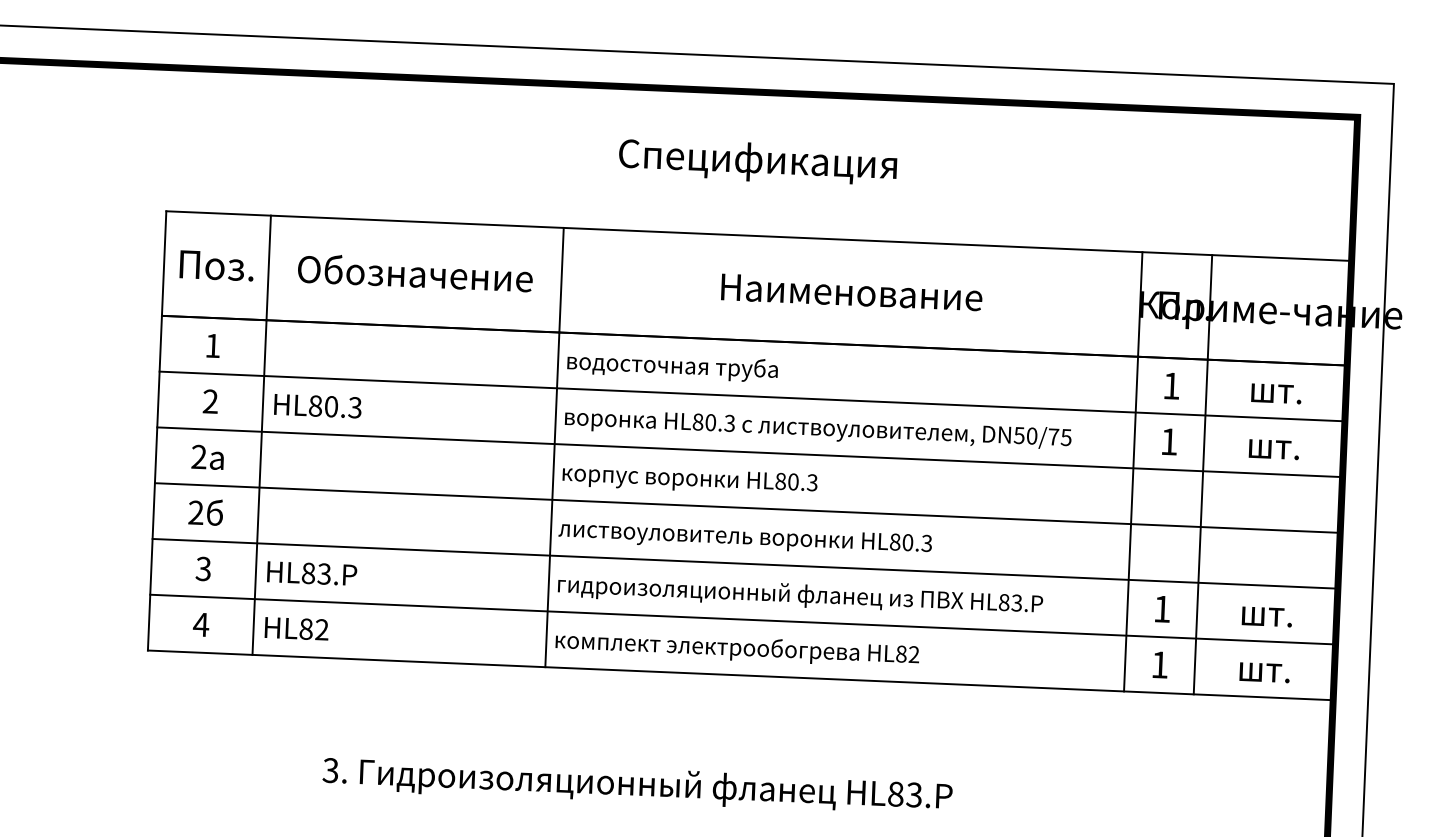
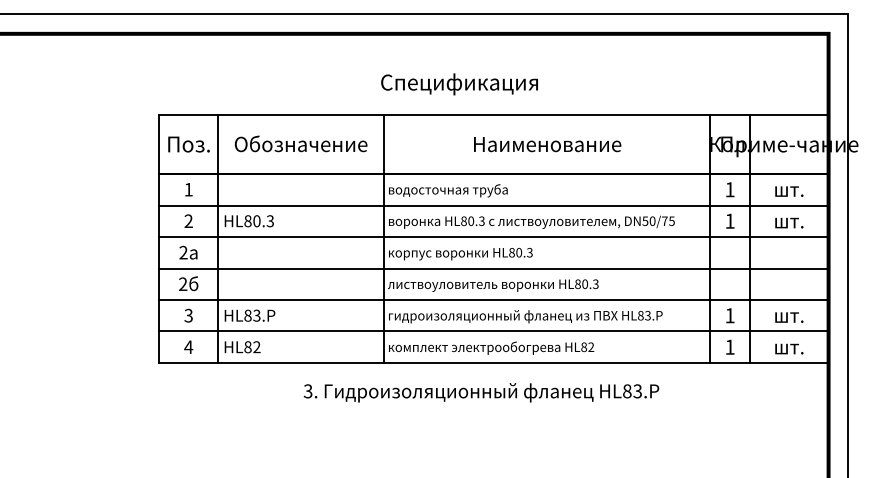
text: (757, 162) -> (459, 84), moved
text: (637, 785) -> (481, 392), moved

